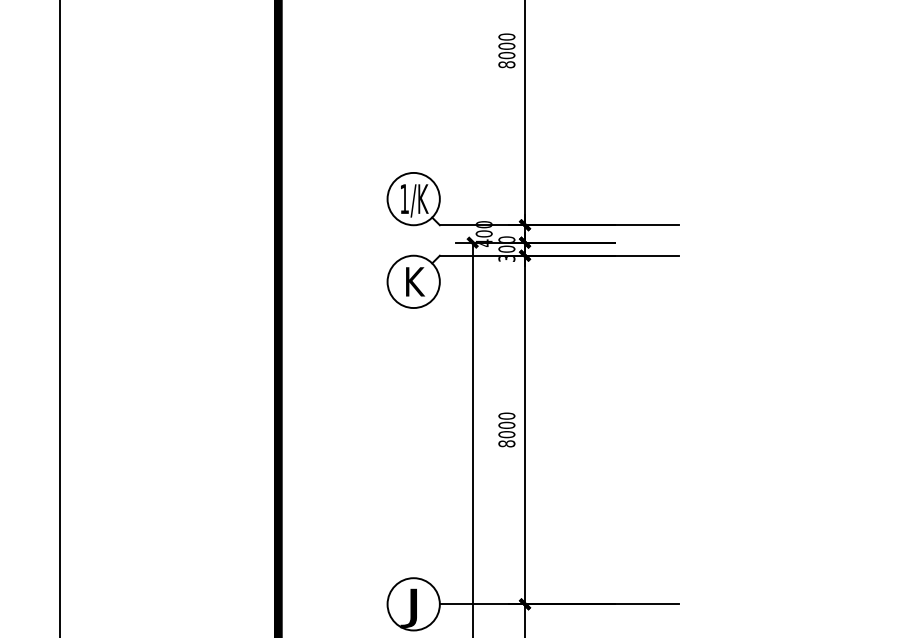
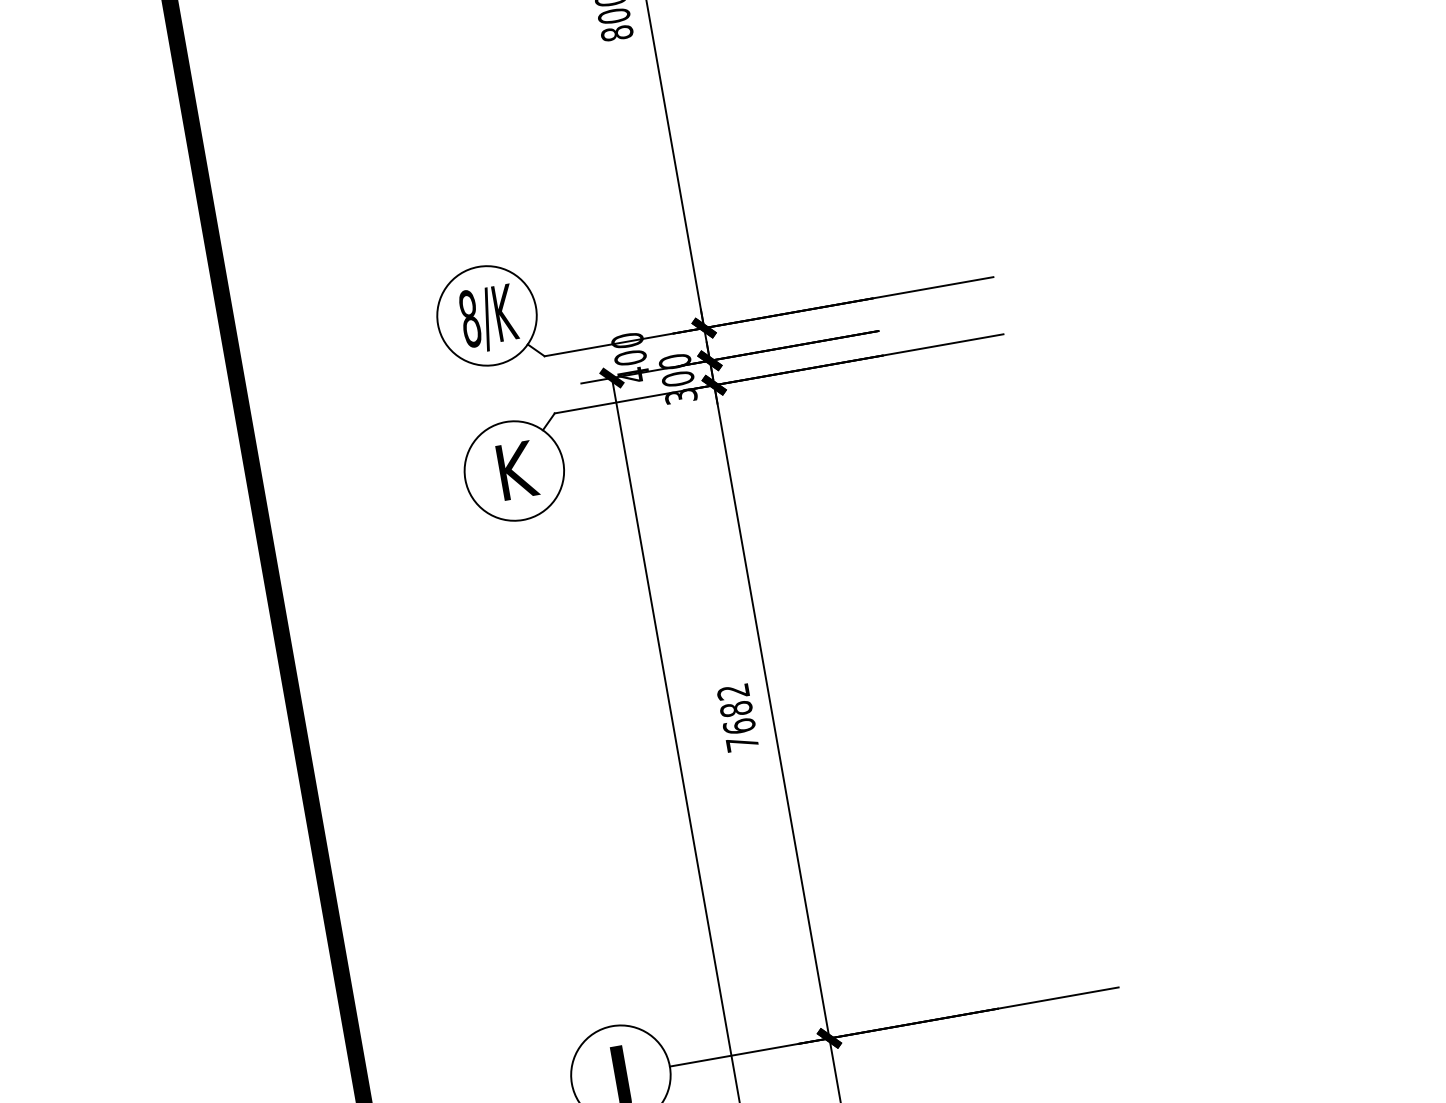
text: (404, 198) -> (469, 317), 1/K -> 8/K
text: (506, 429) -> (736, 716), 8000 -> 7682

